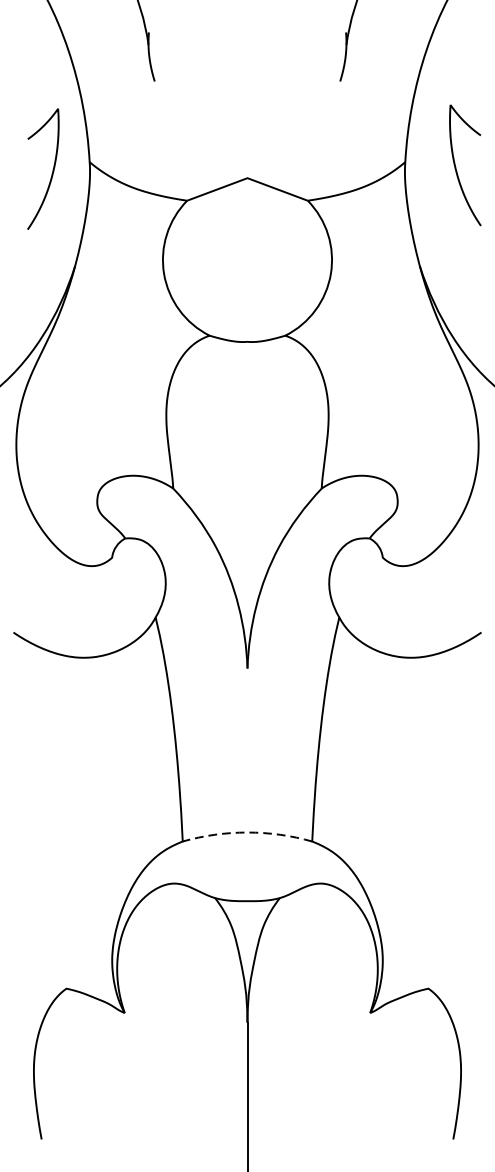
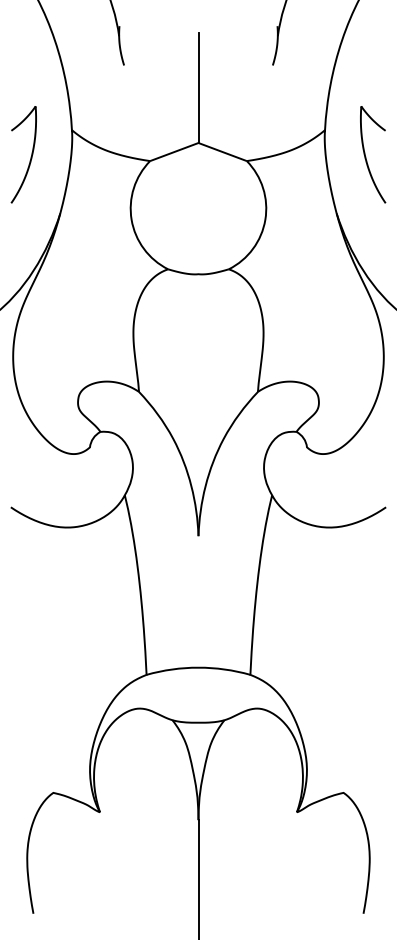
line: (247, 108) -> (198, 87), added
curve: (457, 167) -> (366, 156), moved
curve: (51, 171) -> (30, 156), moved
arc: (247, 832) -> (198, 667), dashed -> solid

